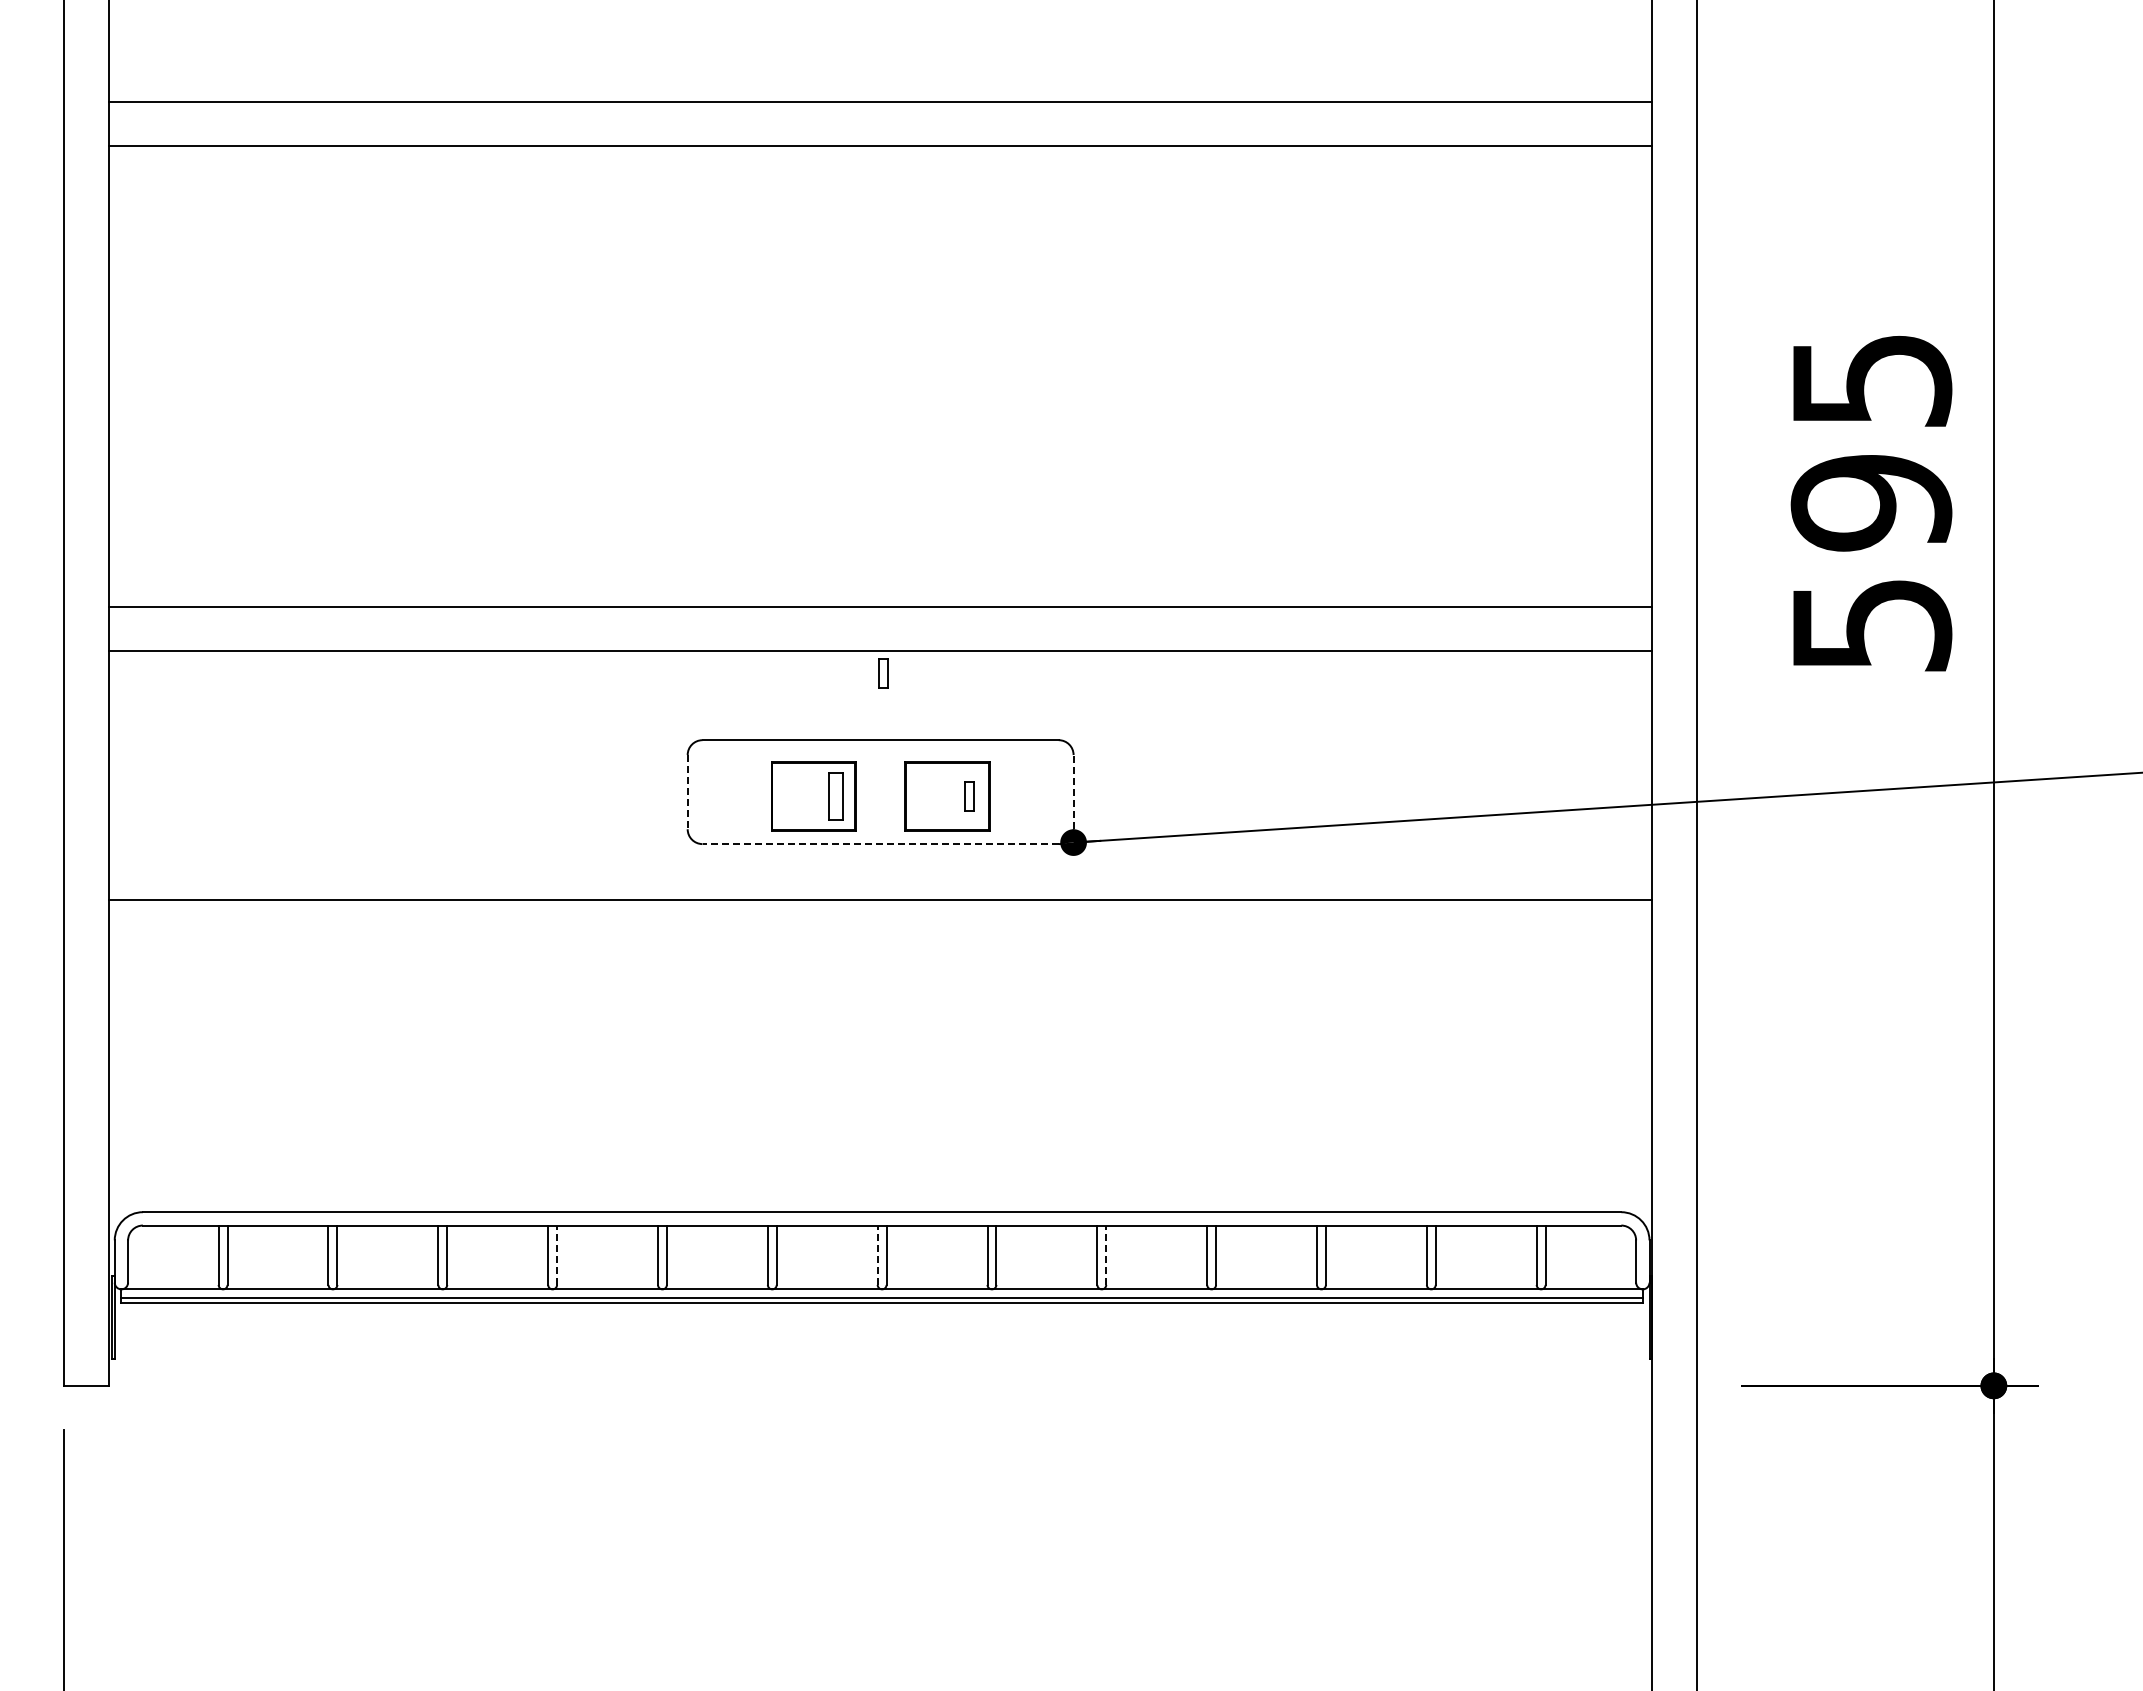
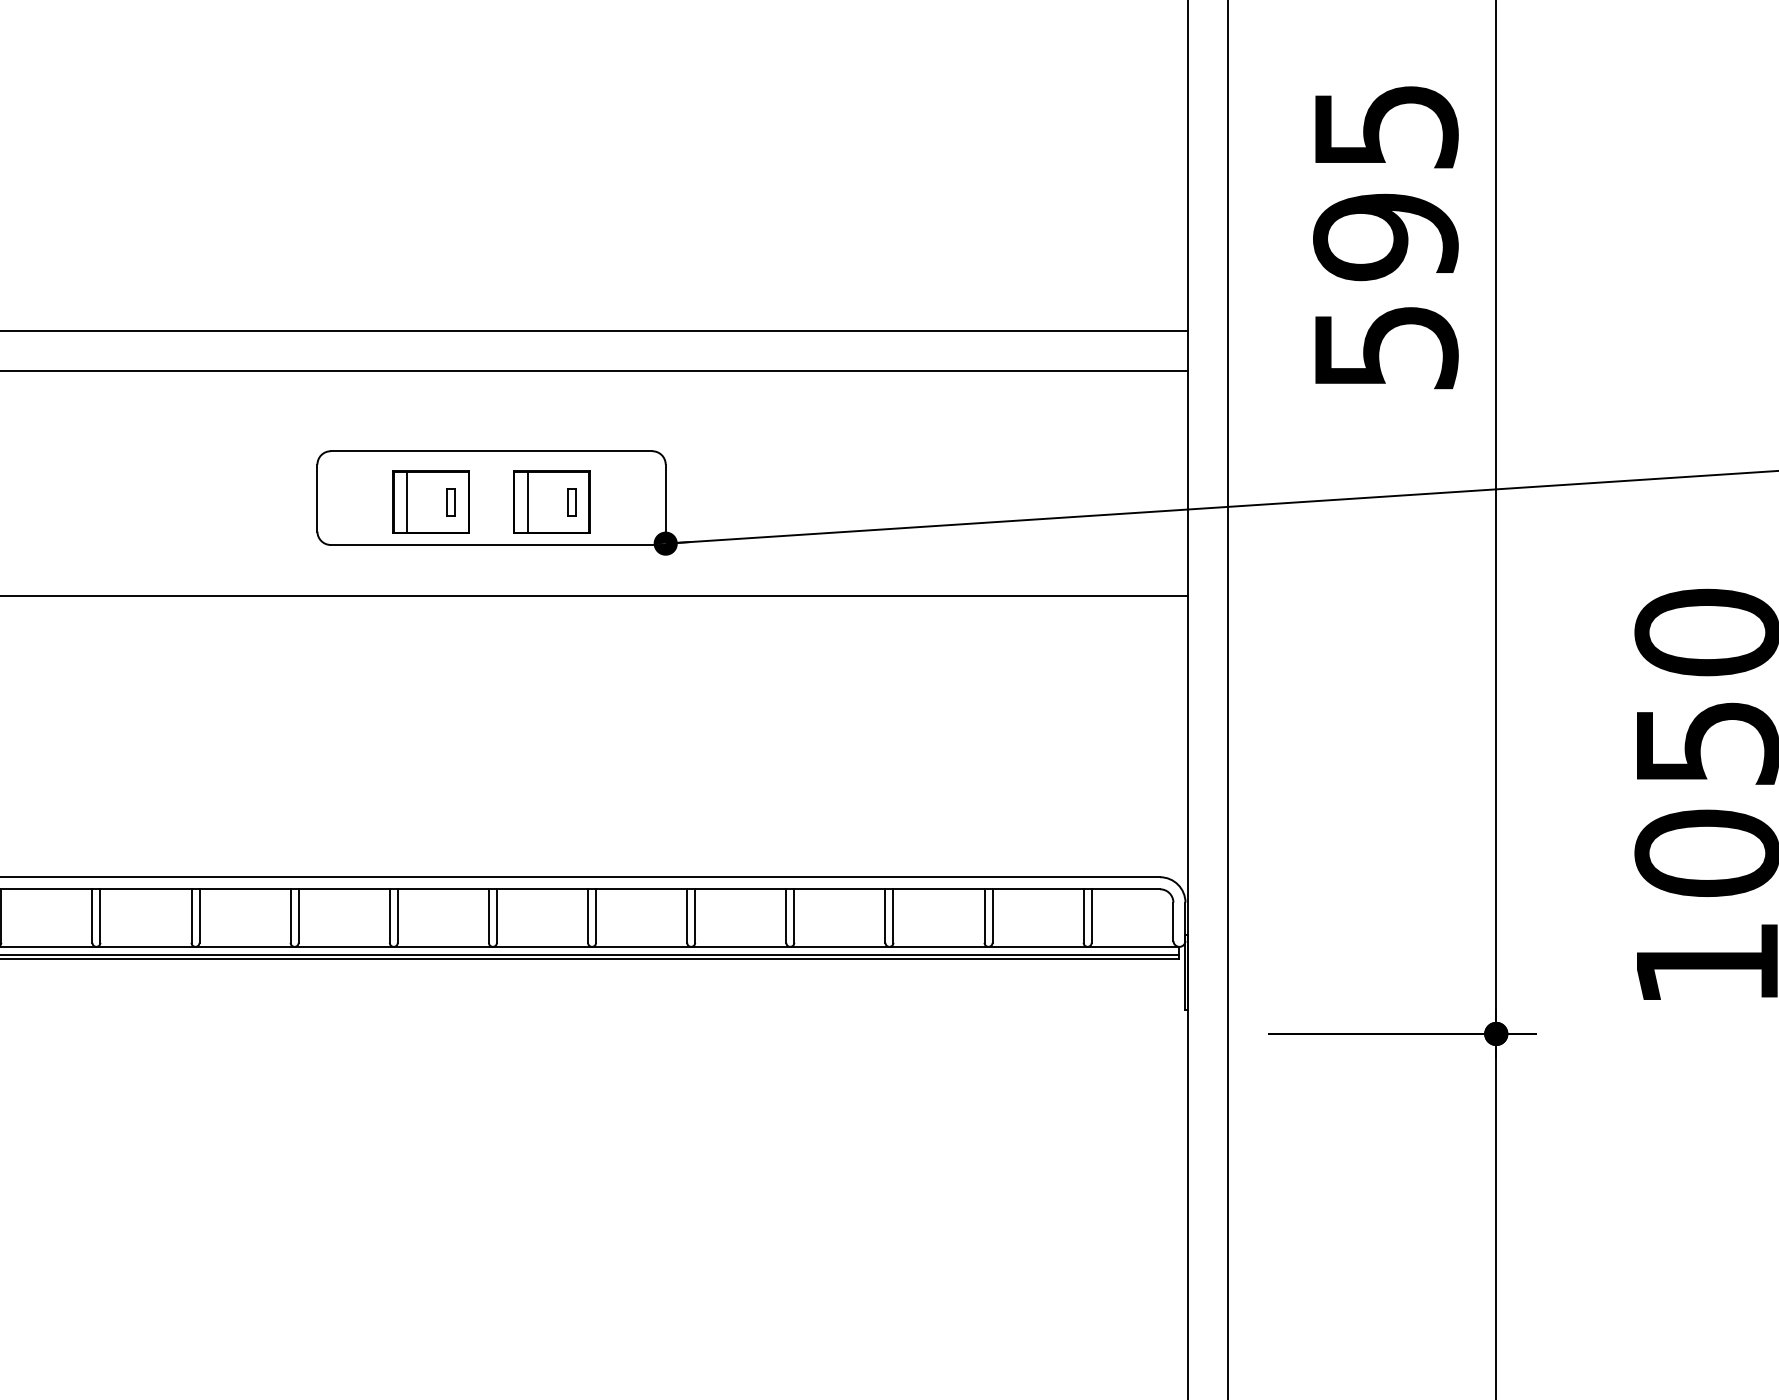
part: (883, 673) -> (494, 391), removed
line: (1073, 791) -> (665, 497), dashed -> solid
line: (687, 792) -> (317, 498), dashed -> solid
line: (787, 796) -> (407, 502), added
part: (836, 796) -> (451, 502), size x0.62
line: (920, 796) -> (527, 502), added
line: (880, 844) -> (491, 545), dashed -> solid
line: (557, 1255) -> (199, 916), dashed -> solid
line: (877, 1255) -> (488, 916), dashed -> solid
line: (1106, 1255) -> (695, 916), dashed -> solid

